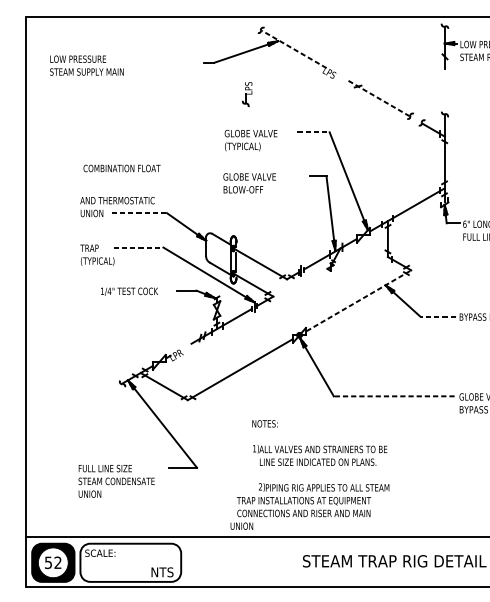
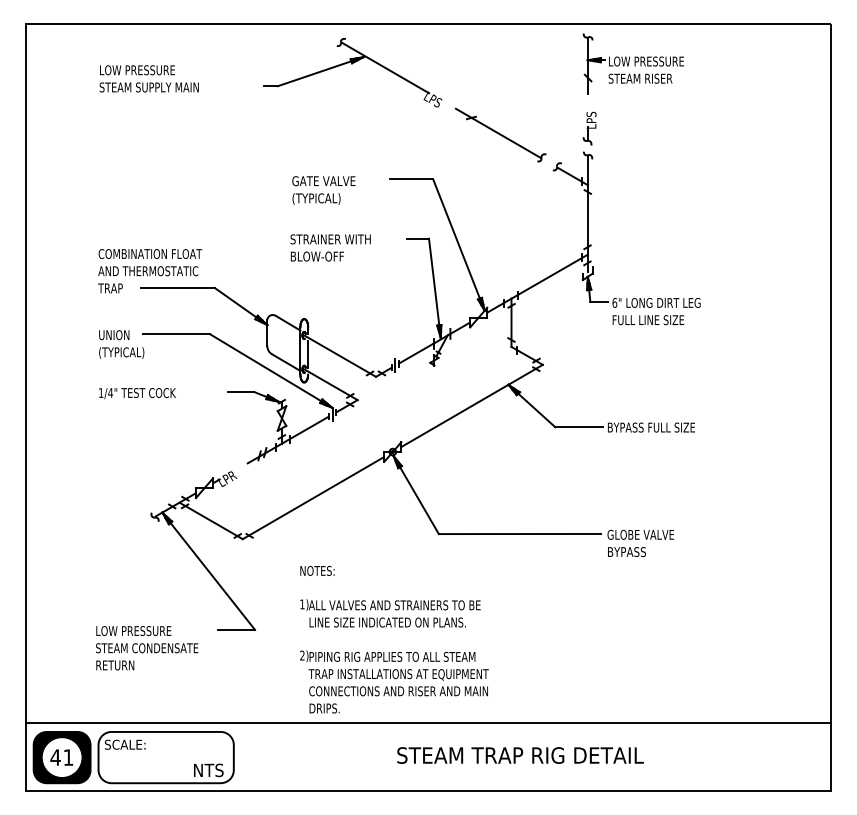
line: (294, 48) -> (385, 67), dashed -> solid
text: (86, 65) -> (148, 78), moved
part: (247, 94) -> (589, 128), moved
line: (377, 98) -> (497, 133), dashed -> solid
line: (313, 132) -> (411, 179), dashed -> solid
text: (253, 133) -> (331, 181), GLOBE VALVE -> GATE VALVE
text: (122, 168) -> (150, 253), moved
text: (253, 177) -> (330, 239), GLOBE VALVE -> STRAINER WITH
line: (139, 212) -> (178, 287), dashed -> solid
text: (91, 213) -> (113, 288), UNION -> TRAP
line: (139, 247) -> (177, 334), dashed -> solid
text: (91, 248) -> (113, 335), TRAP -> UNION
text: (129, 291) -> (137, 393), moved
line: (358, 300) -> (472, 405), dashed -> solid
line: (437, 317) -> (578, 427), dashed -> solid
line: (393, 396) -> (519, 534), dashed -> solid
text: (265, 423) -> (317, 570), moved
text: (320, 455) -> (390, 613), moved
text: (107, 468) -> (134, 631), FULL LINE SIZE -> LOW PRESSURE
text: (323, 487) -> (387, 656), moved
text: (93, 494) -> (115, 665), UNION -> RETURN
text: (244, 526) -> (319, 708), UNION -> DRIPS.
text: (52, 562) -> (61, 757), 52 -> 41

